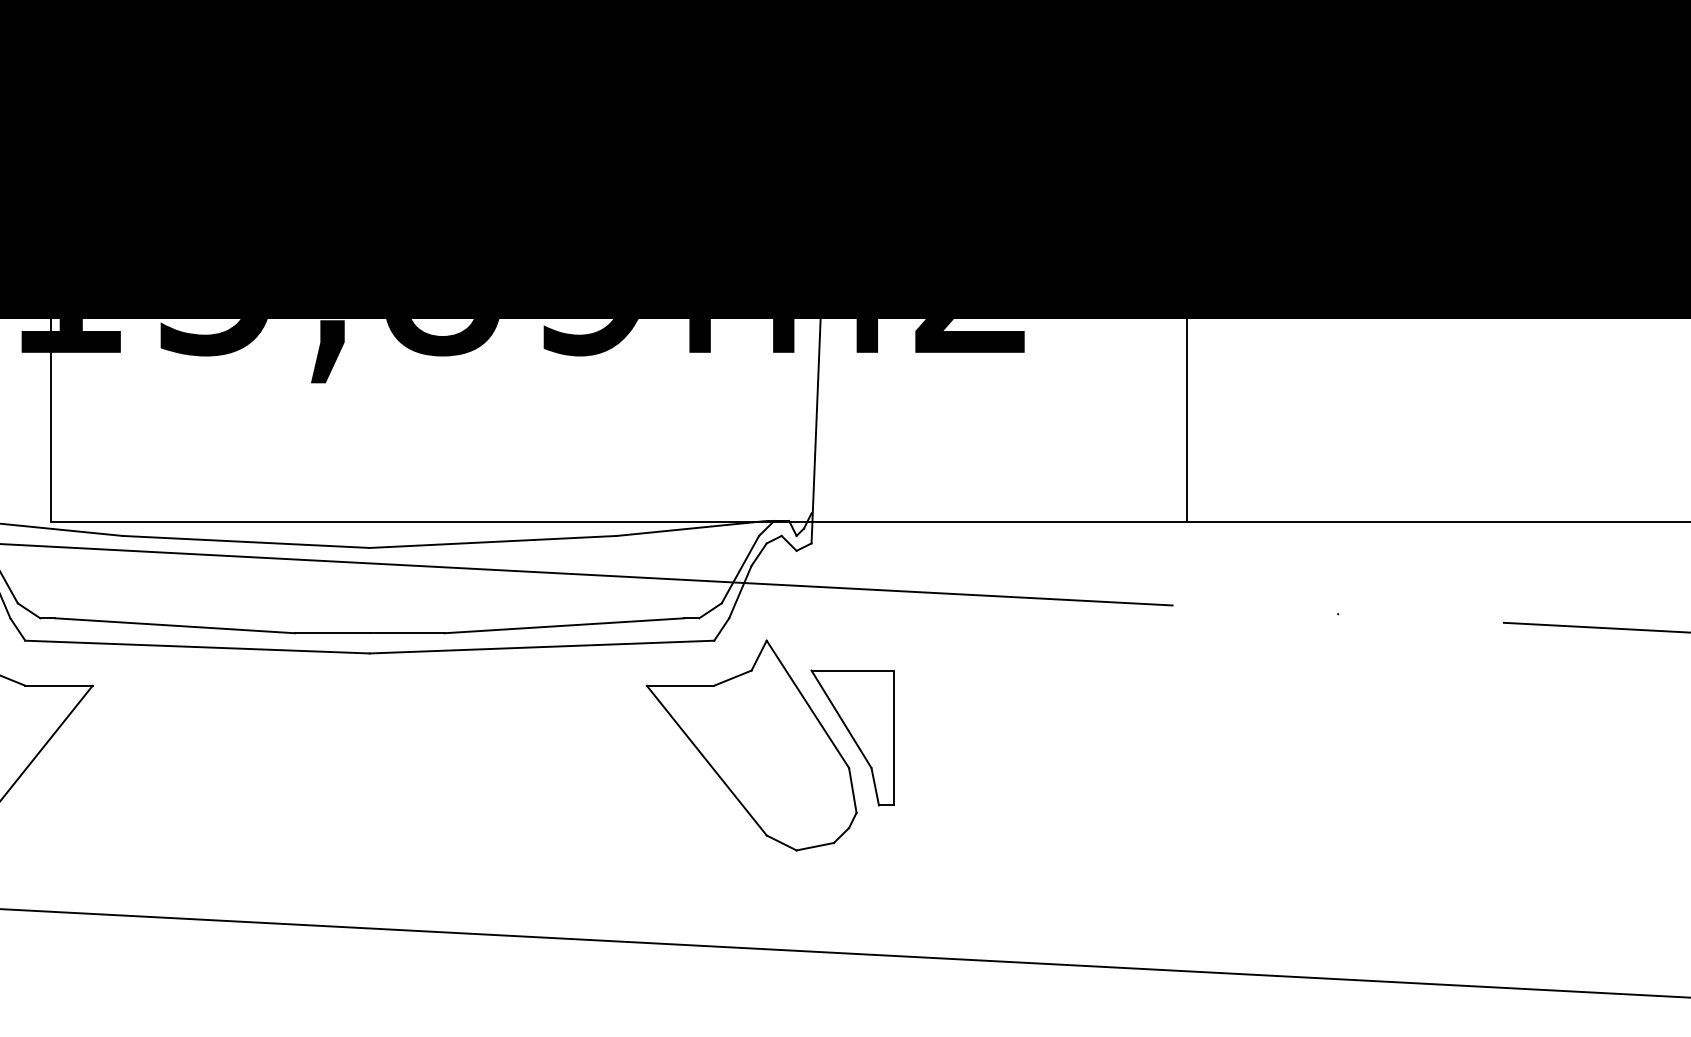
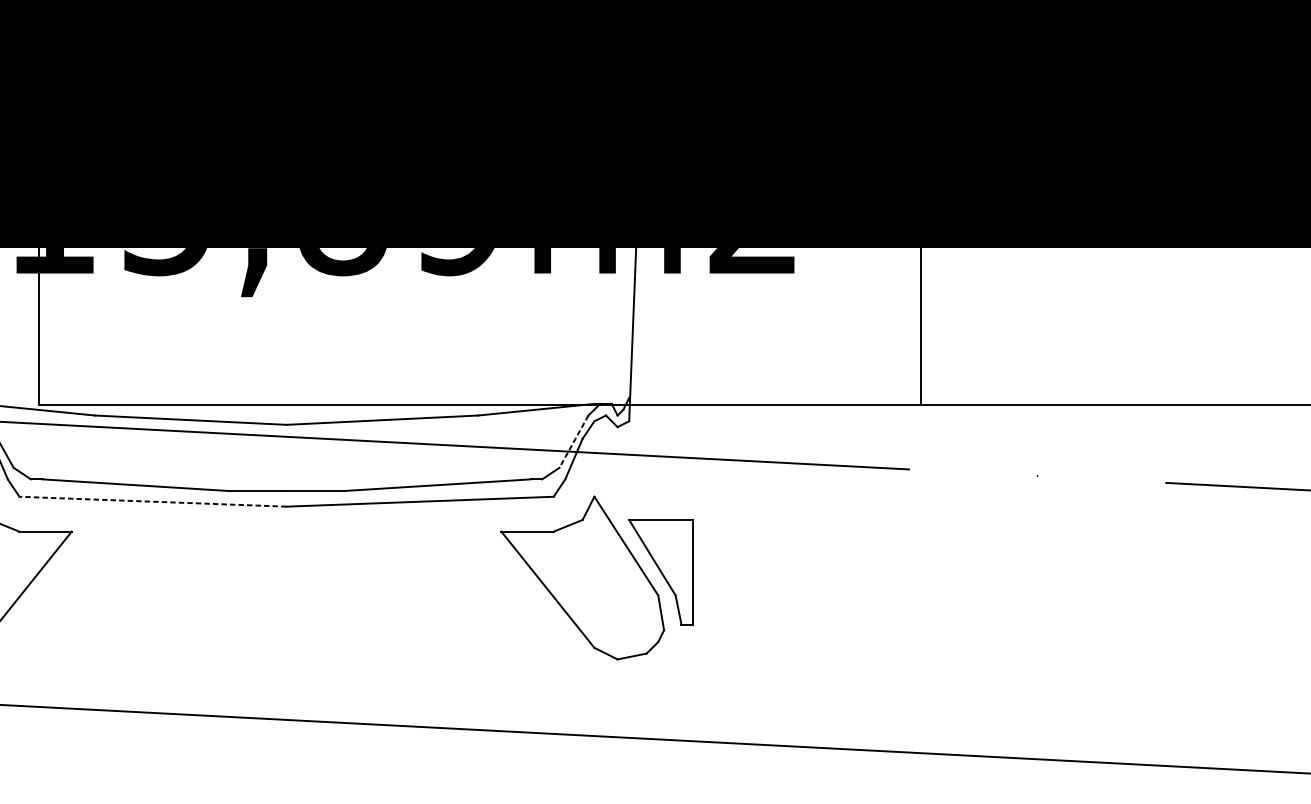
line: (740, 569) -> (574, 441), solid -> dashed
line: (197, 647) -> (152, 502), solid -> dashed

